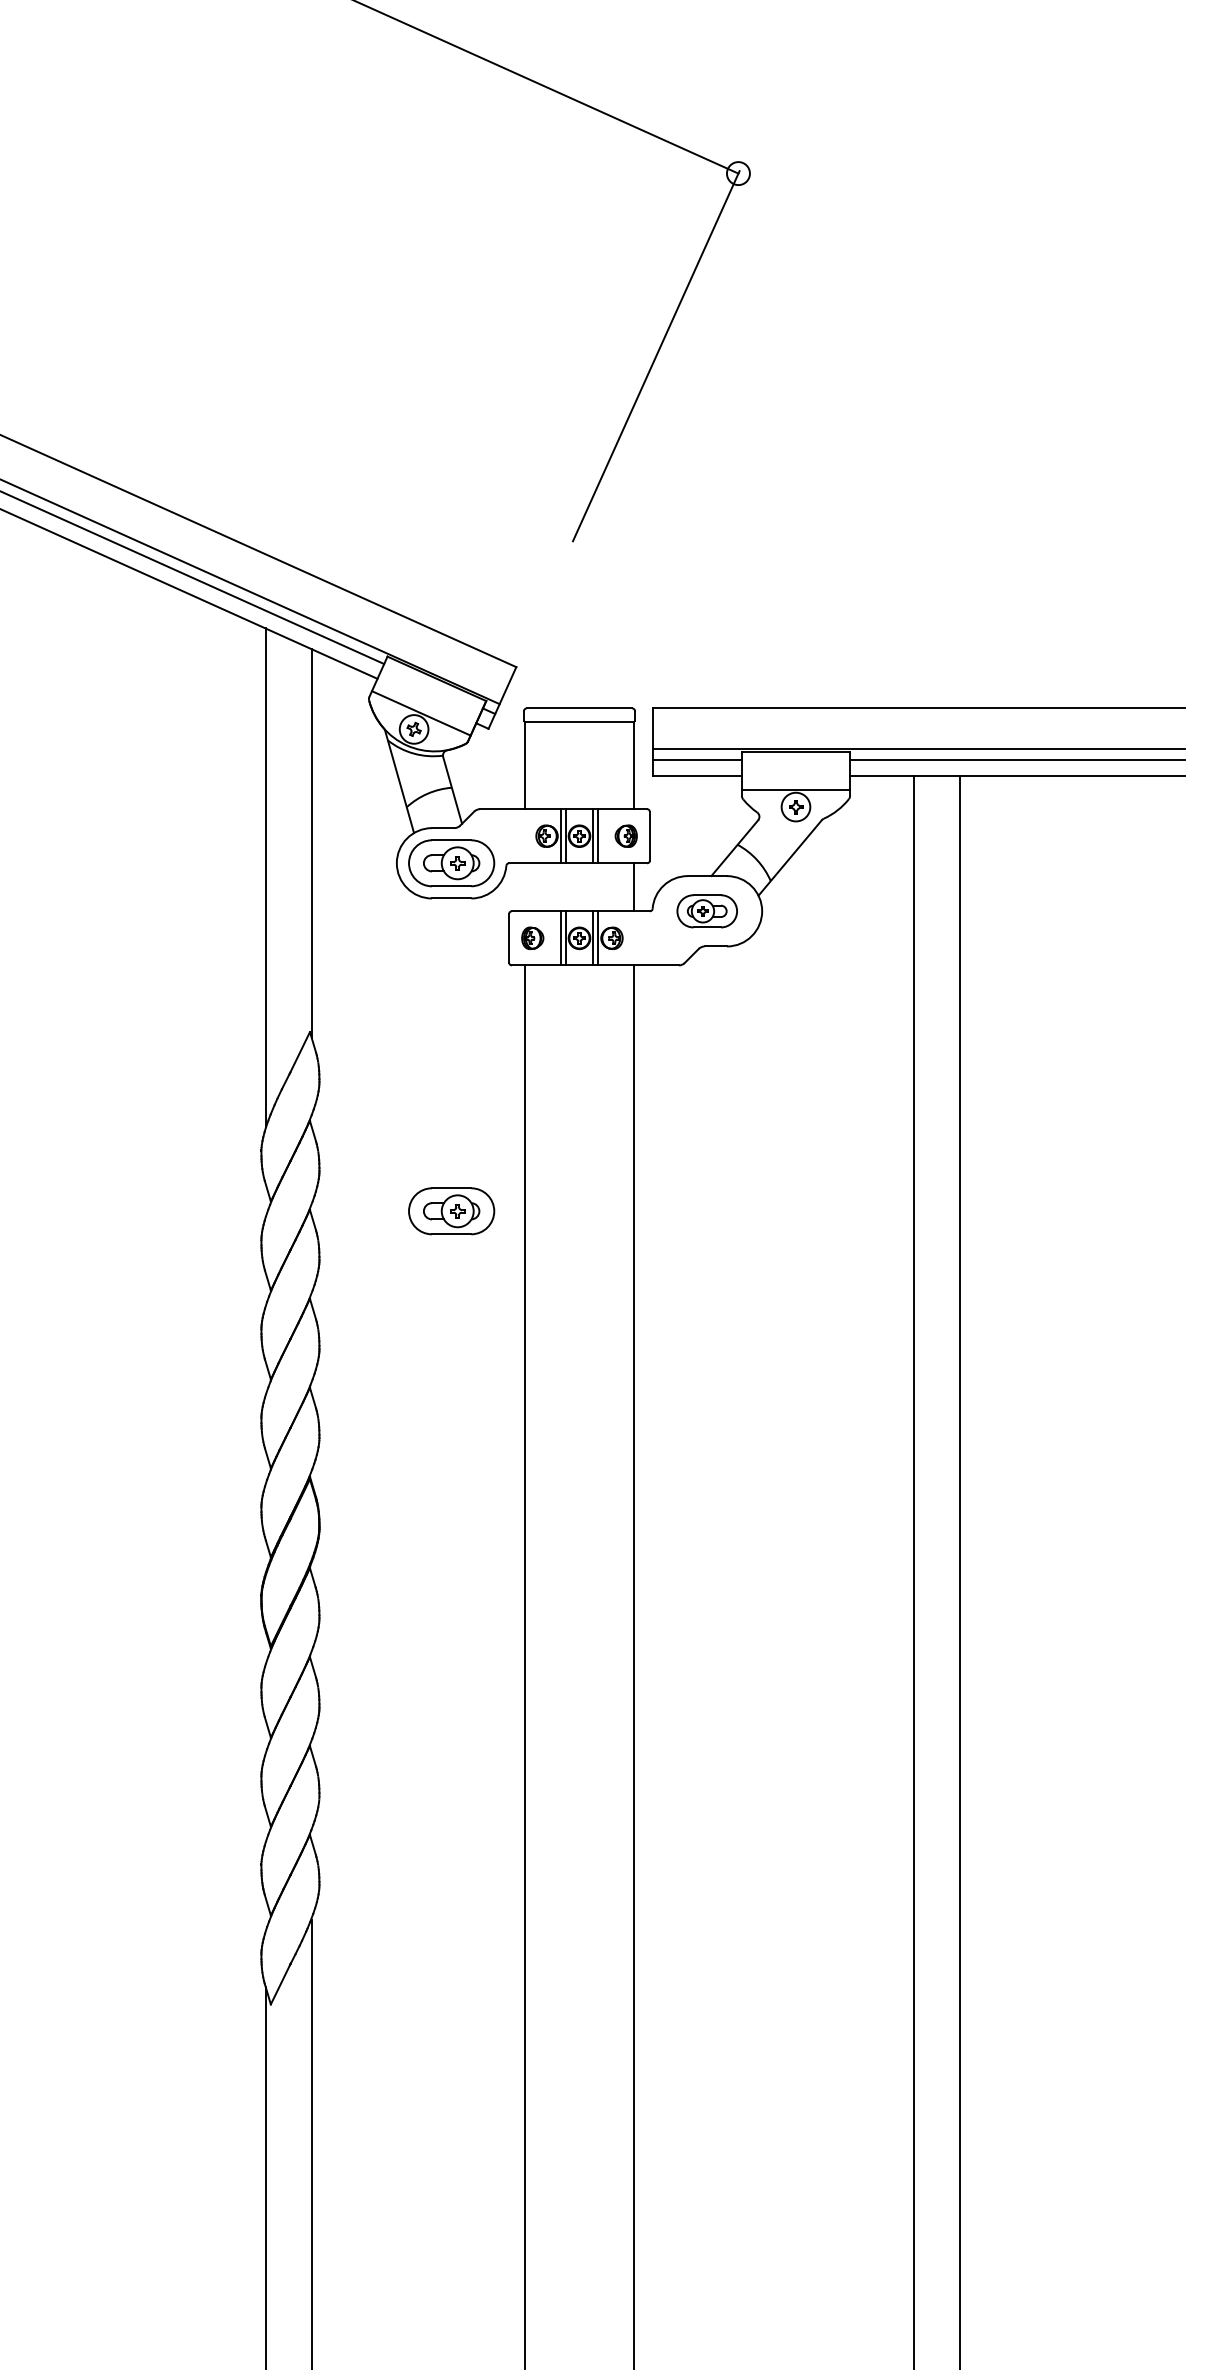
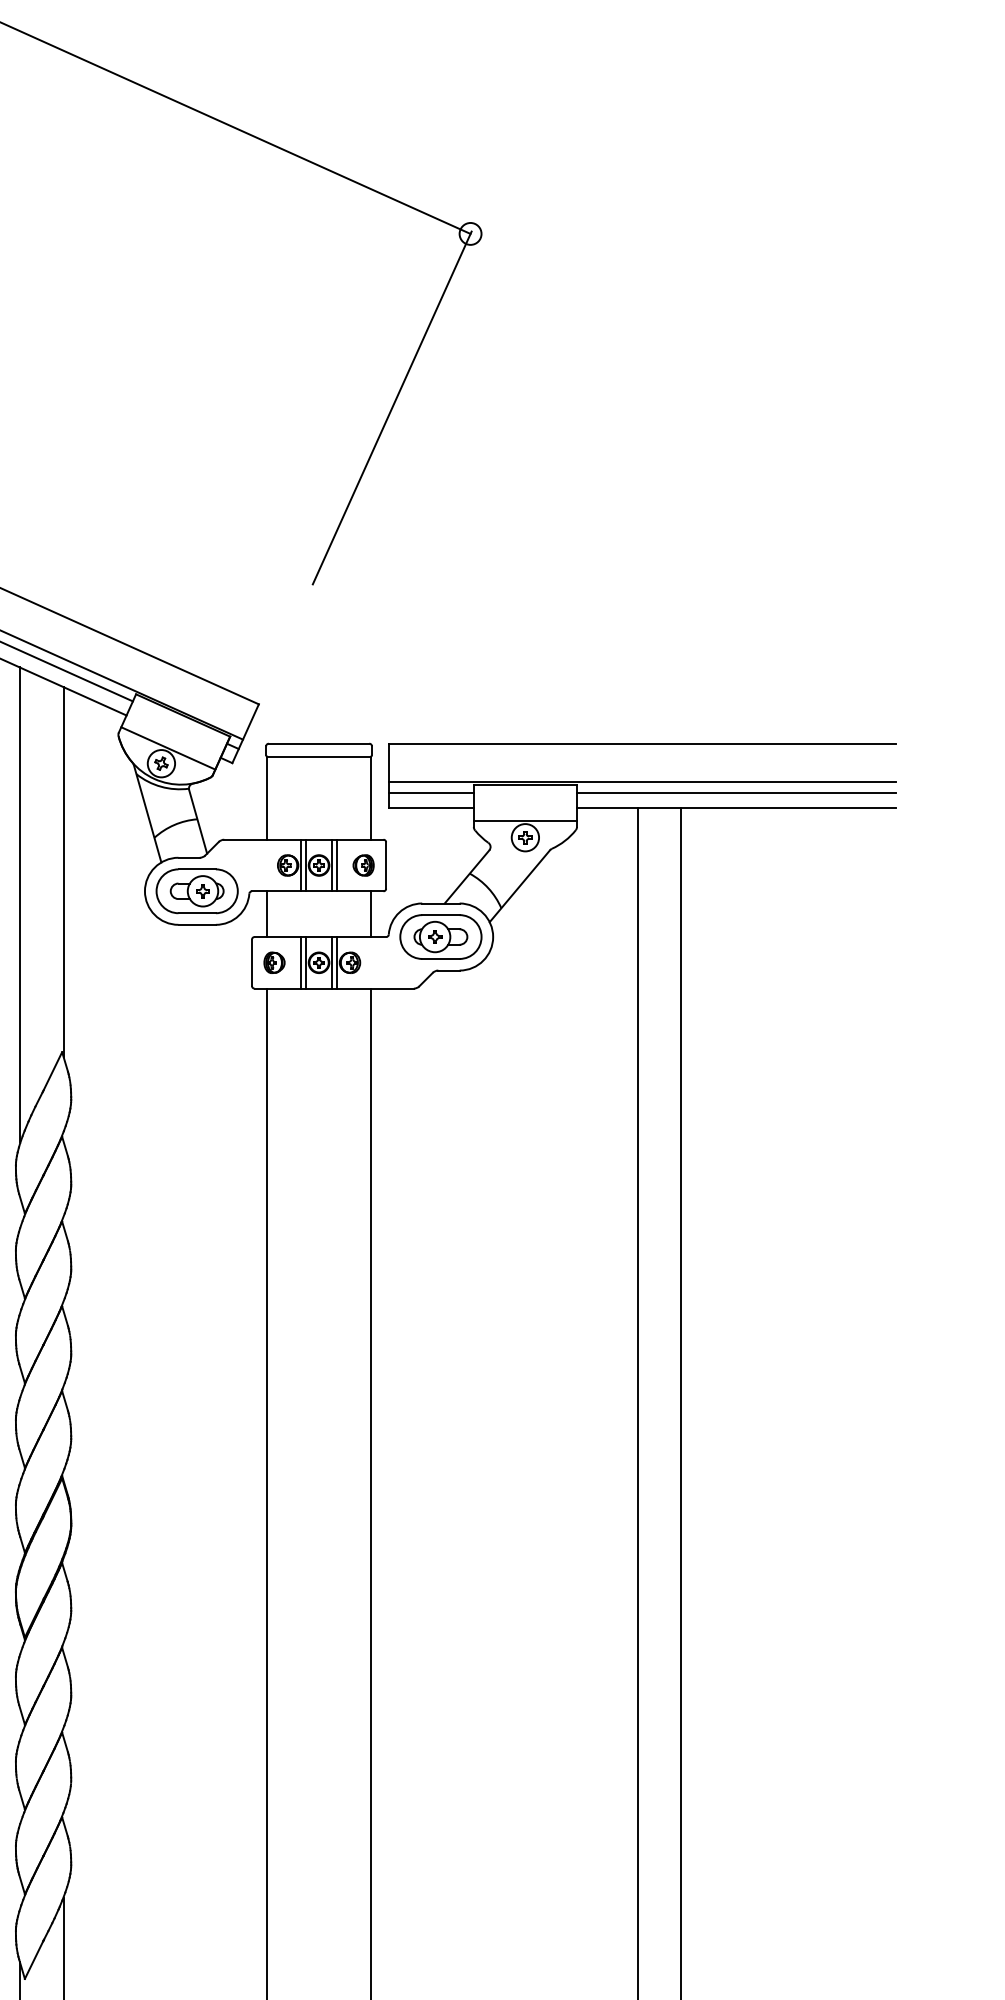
line: (524, 887) -> (266, 914), added
part: (706, 911) -> (440, 937), size x1.43
part: (451, 1211) -> (197, 1223), removed

